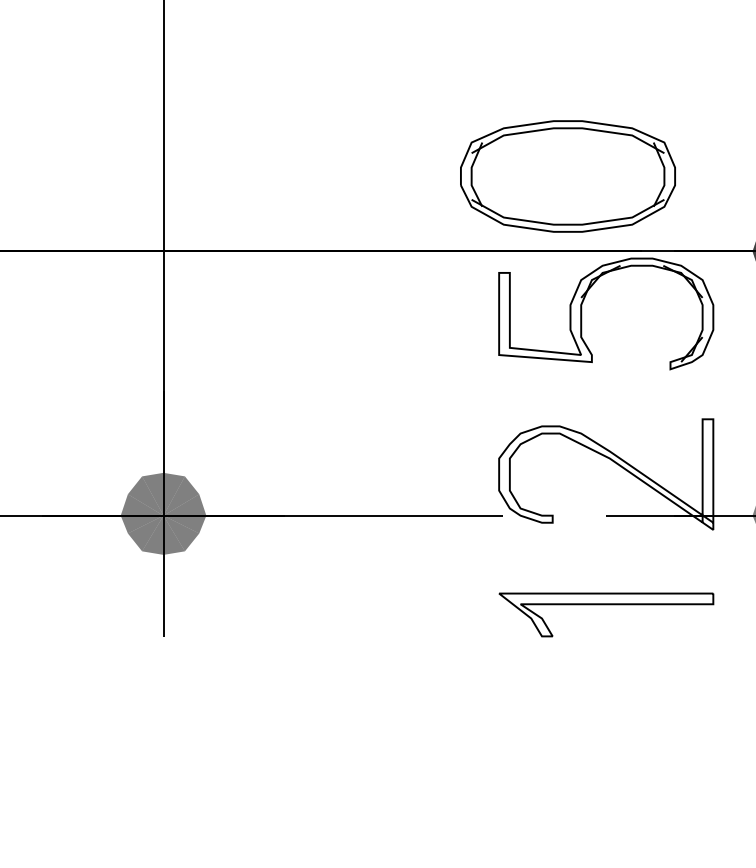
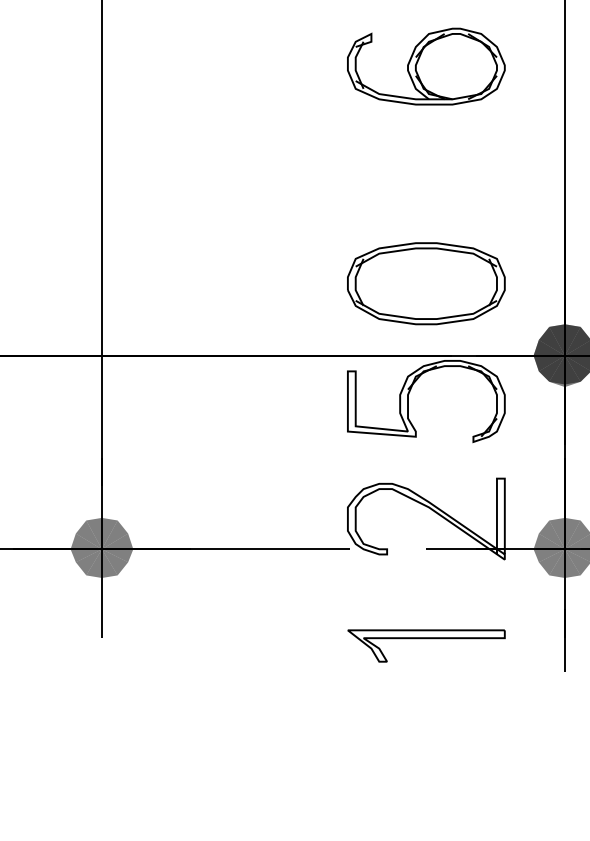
part: (568, 176) -> (426, 283), moved
part: (606, 614) -> (426, 645), moved

